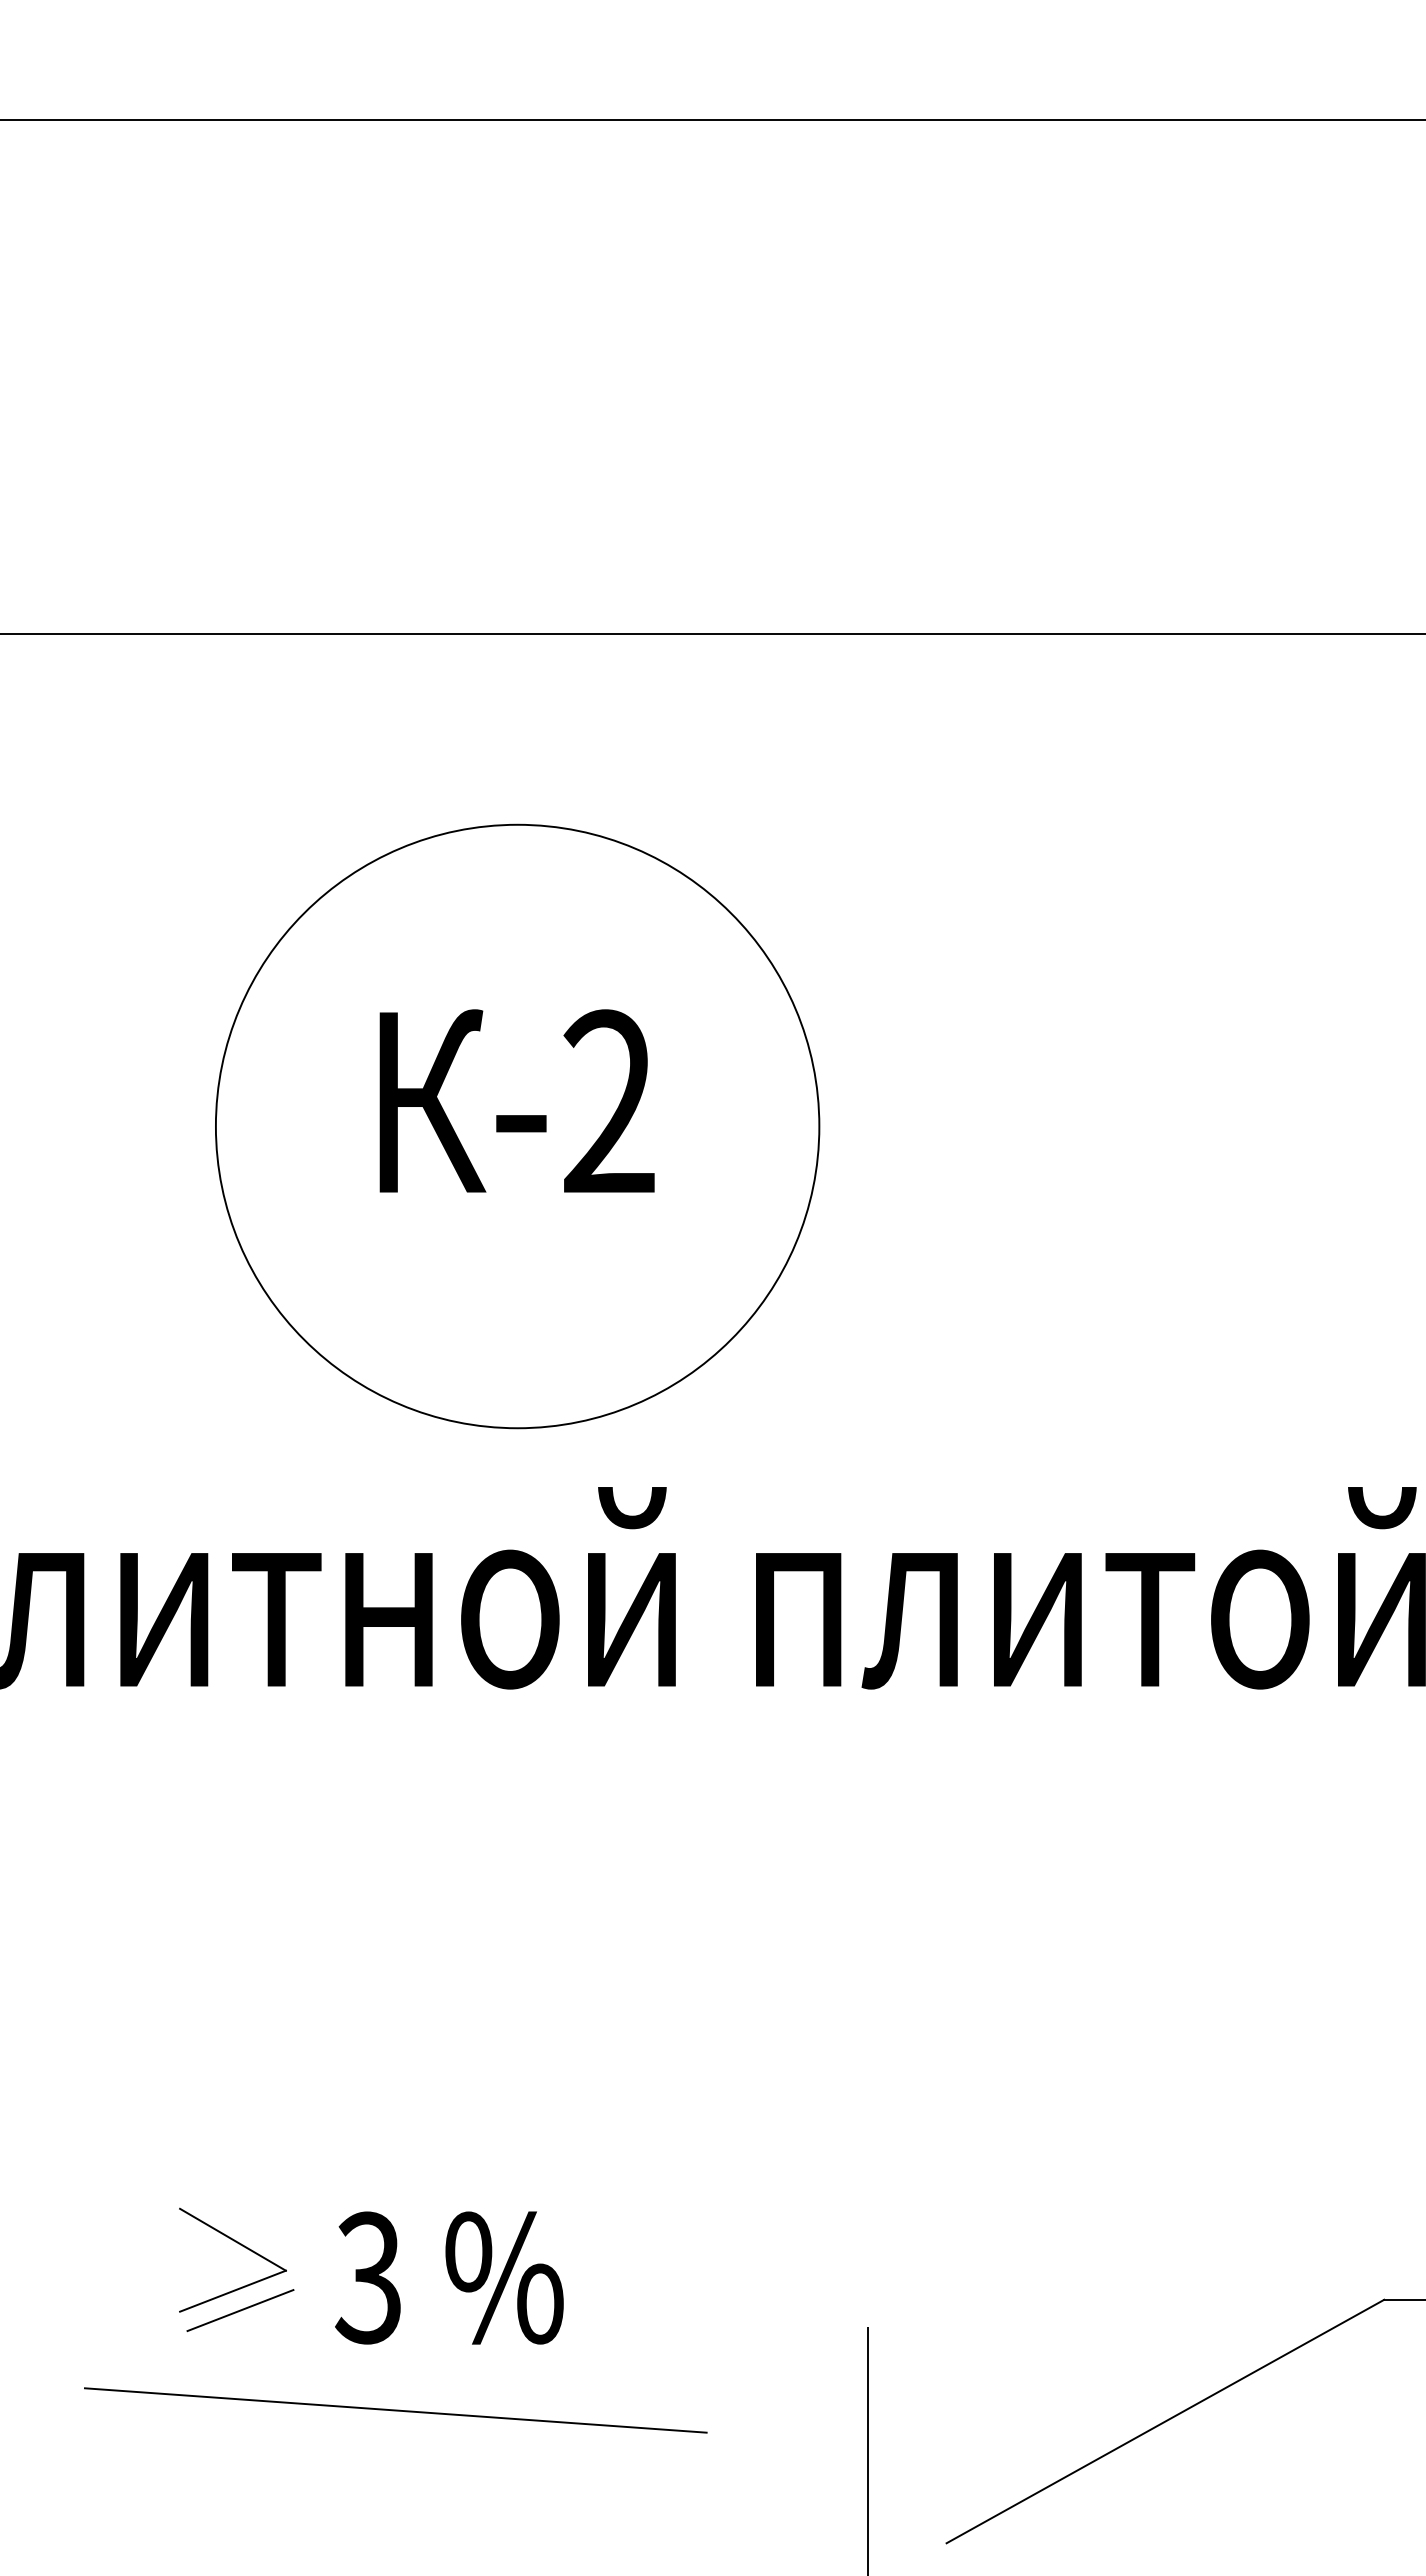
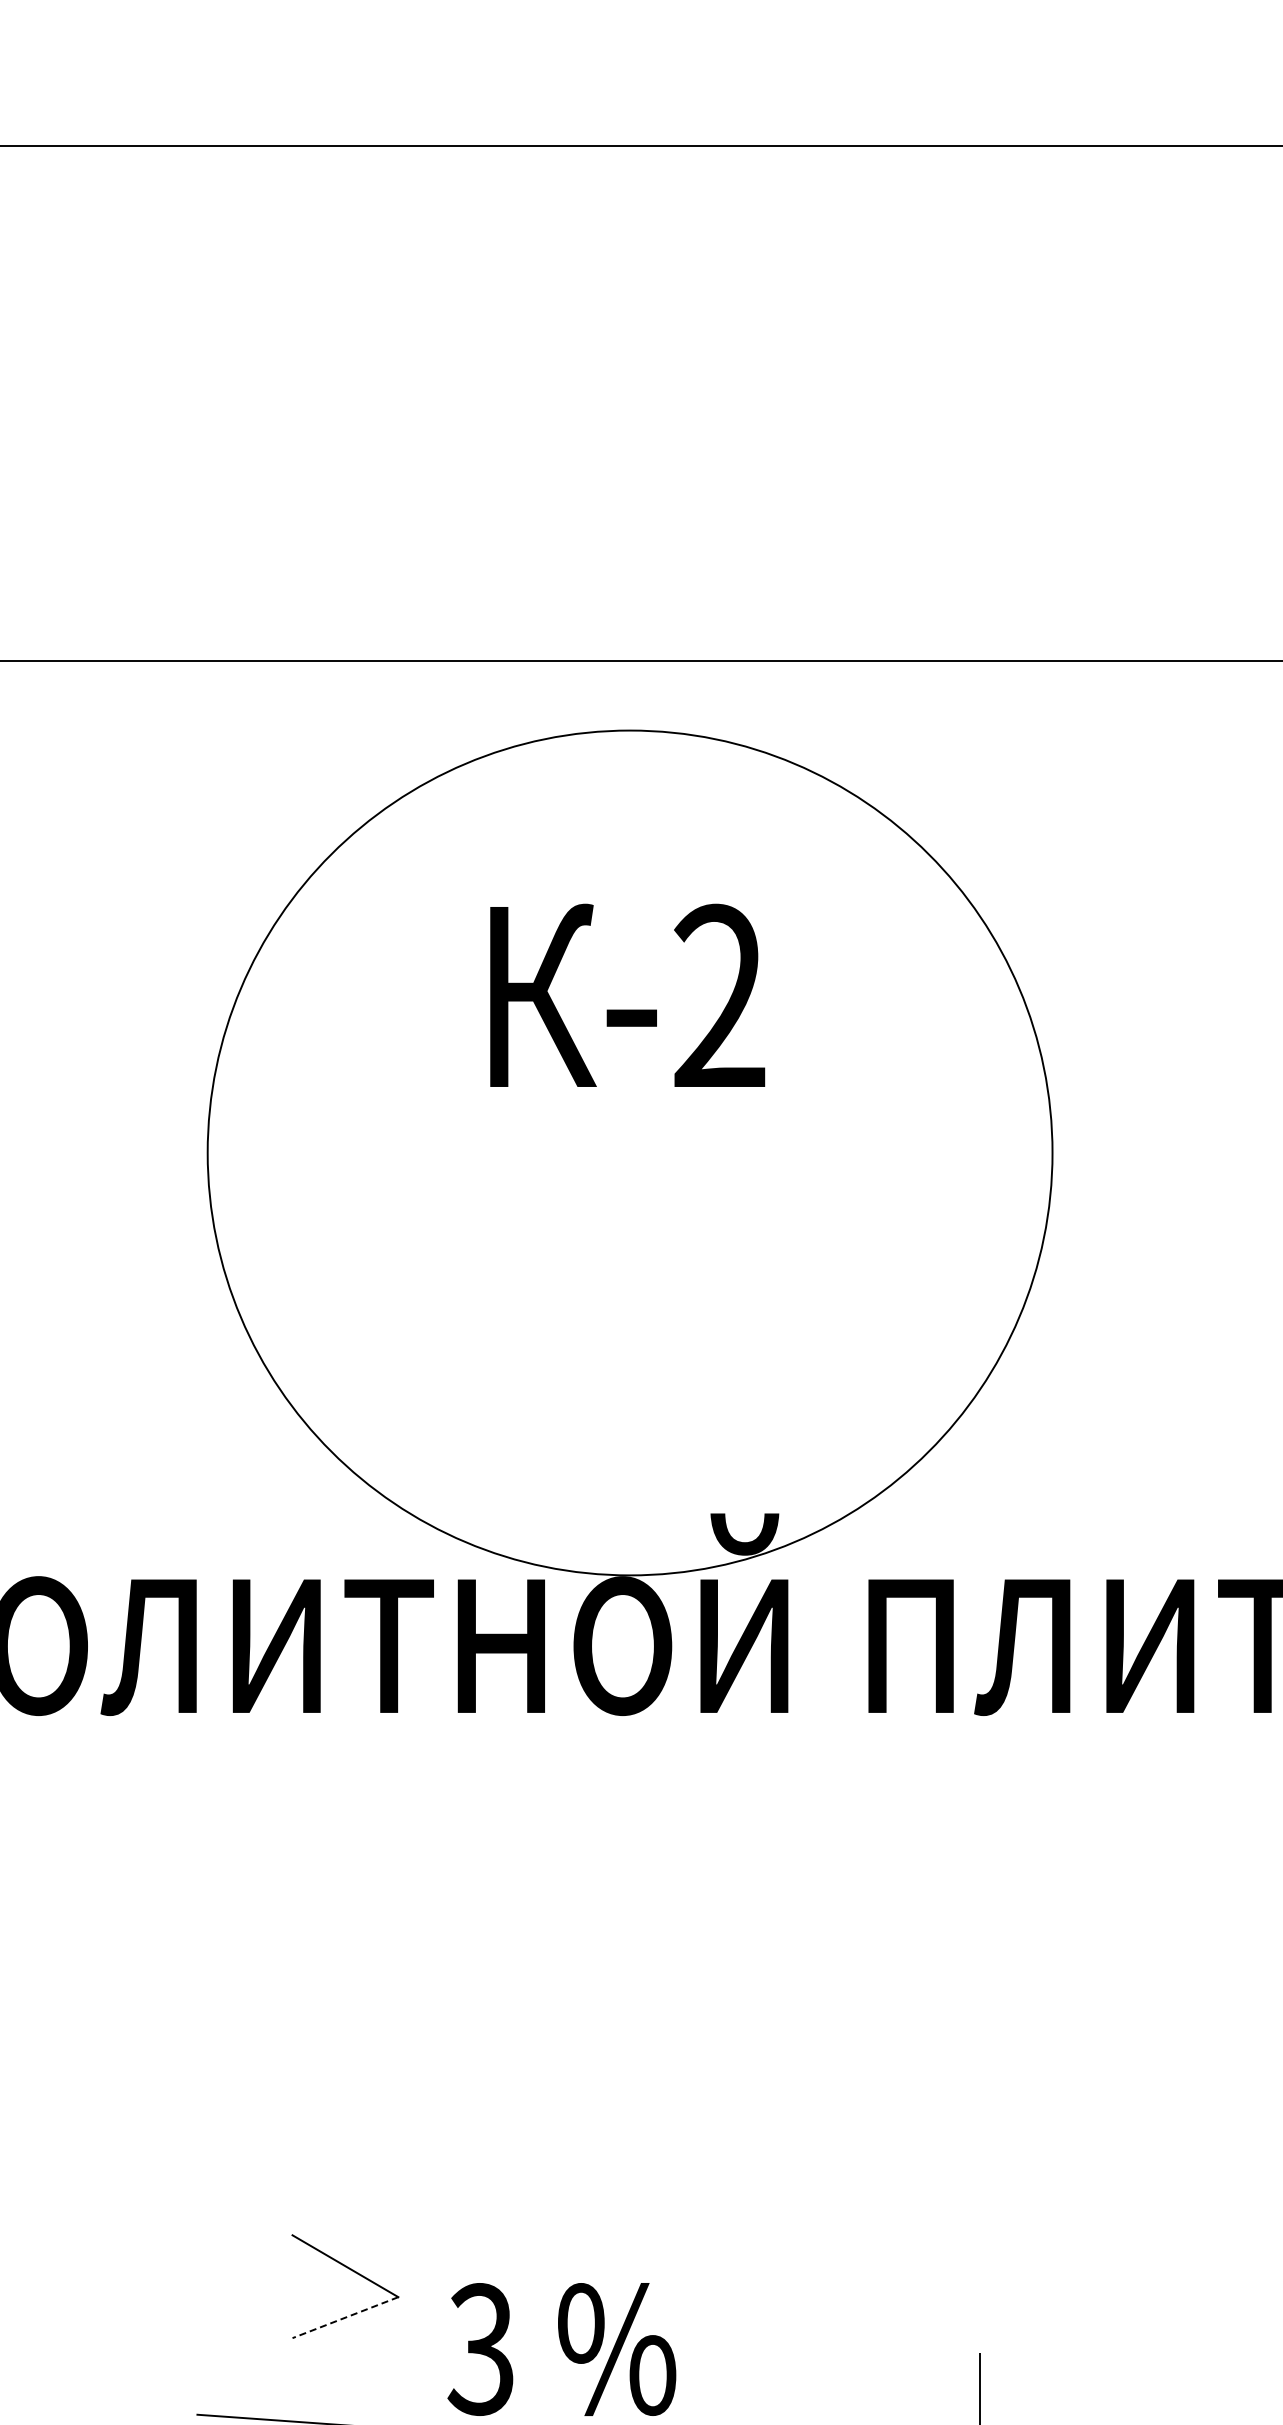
text: (516, 1100) -> (626, 994), moved
circle: (517, 1126) -> (629, 1152), size x1.4
text: (449, 2277) -> (561, 2348), moved
line: (232, 2291) -> (344, 2317), solid -> dashed
line: (240, 2310) -> (352, 2336), removed

